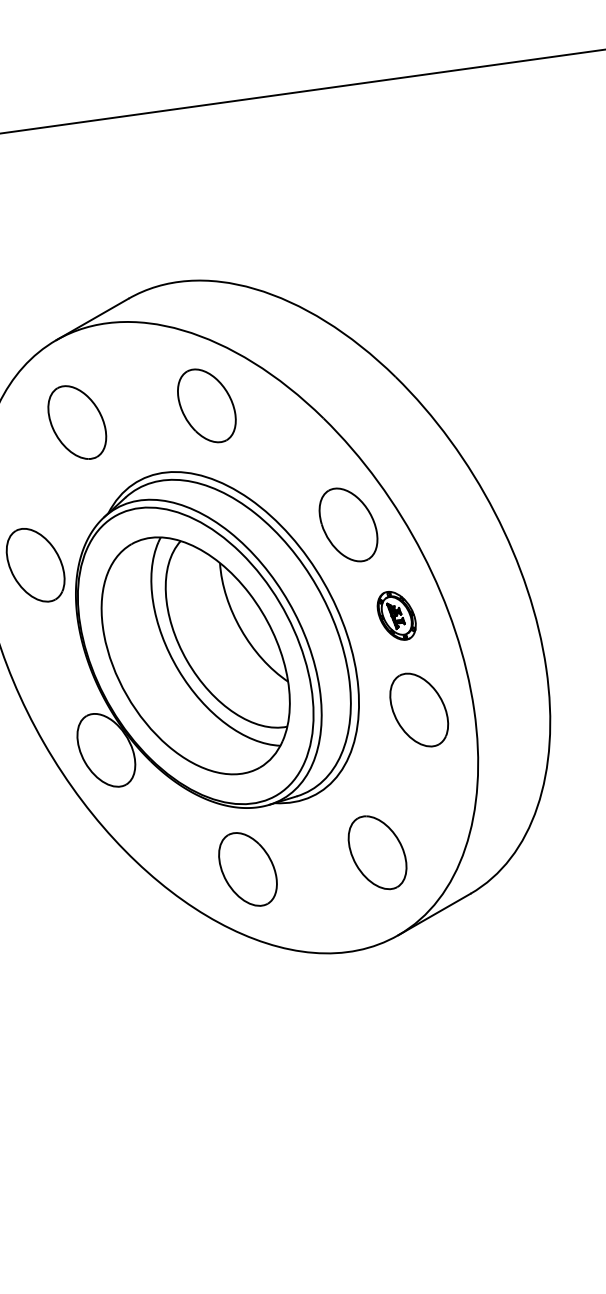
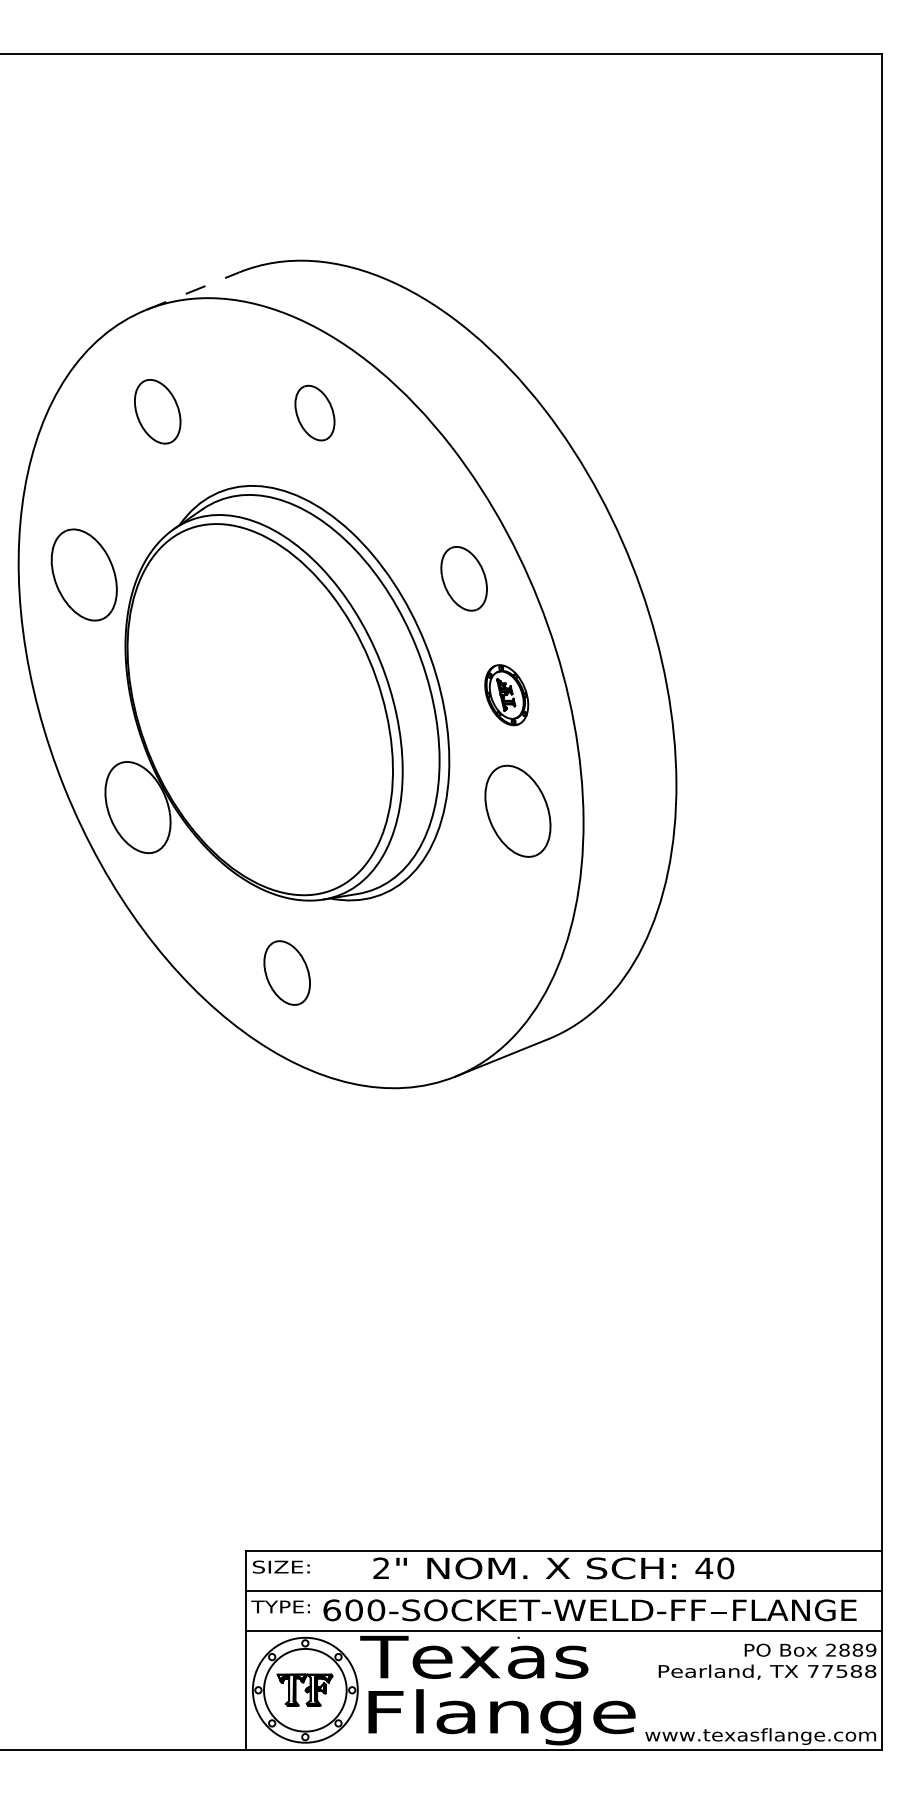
line: (93, 318) -> (193, 290), solid -> dashed
part: (206, 405) -> (314, 412), size x0.6
part: (77, 422) -> (157, 411), size x0.7
part: (347, 524) -> (463, 578), size x0.7
part: (195, 655) -> (260, 709), removed
part: (377, 852) -> (444, 974), removed
part: (247, 869) -> (286, 972), size x0.7

